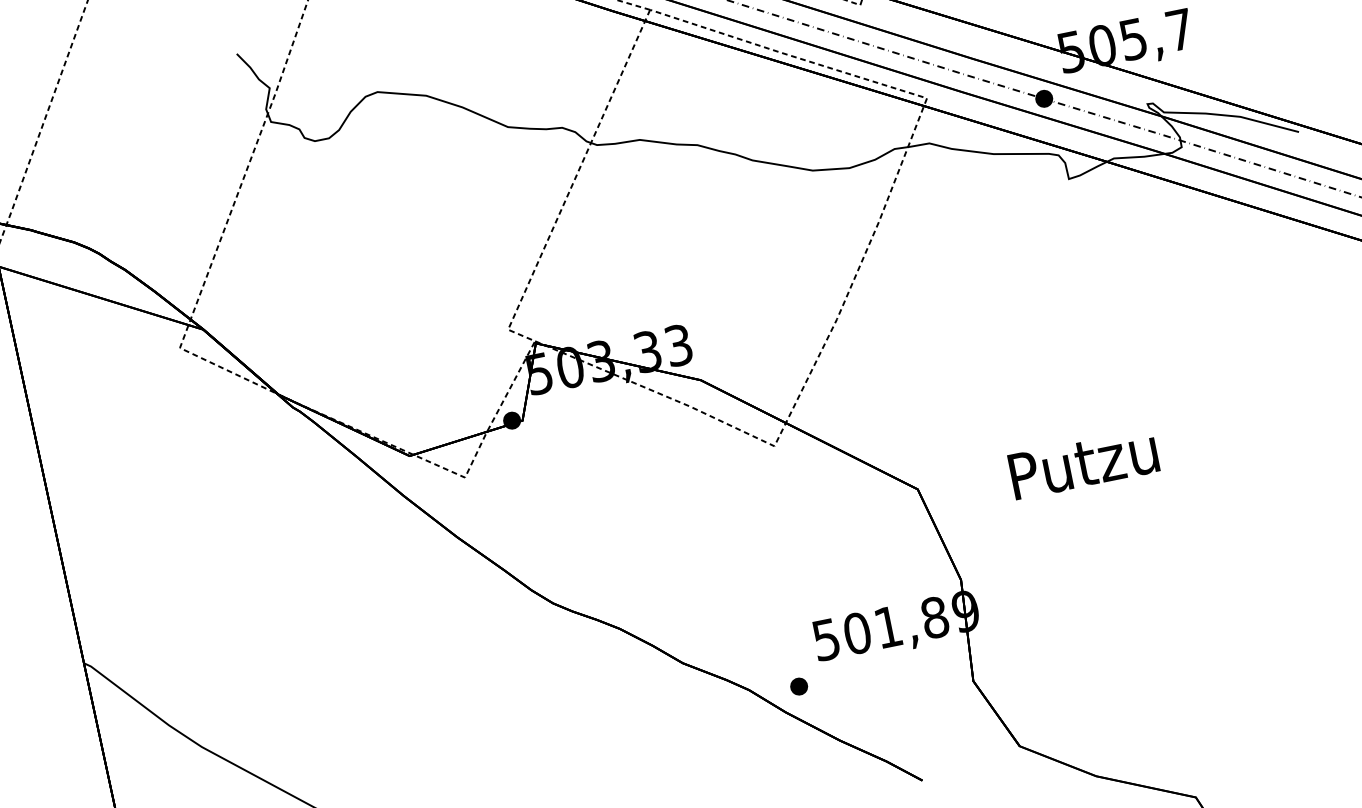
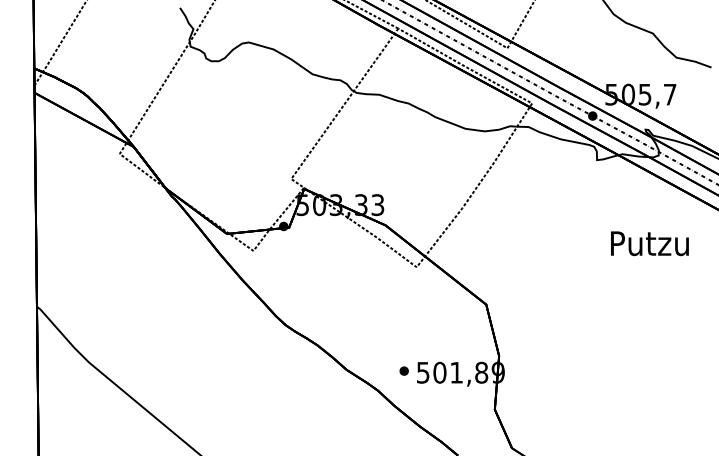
text: (1083, 463) -> (649, 243), moved
part: (797, 685) -> (403, 370), moved

